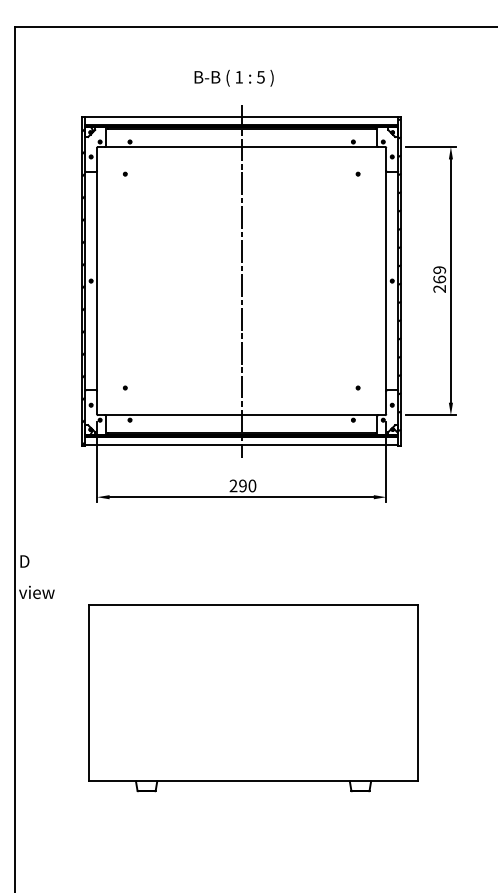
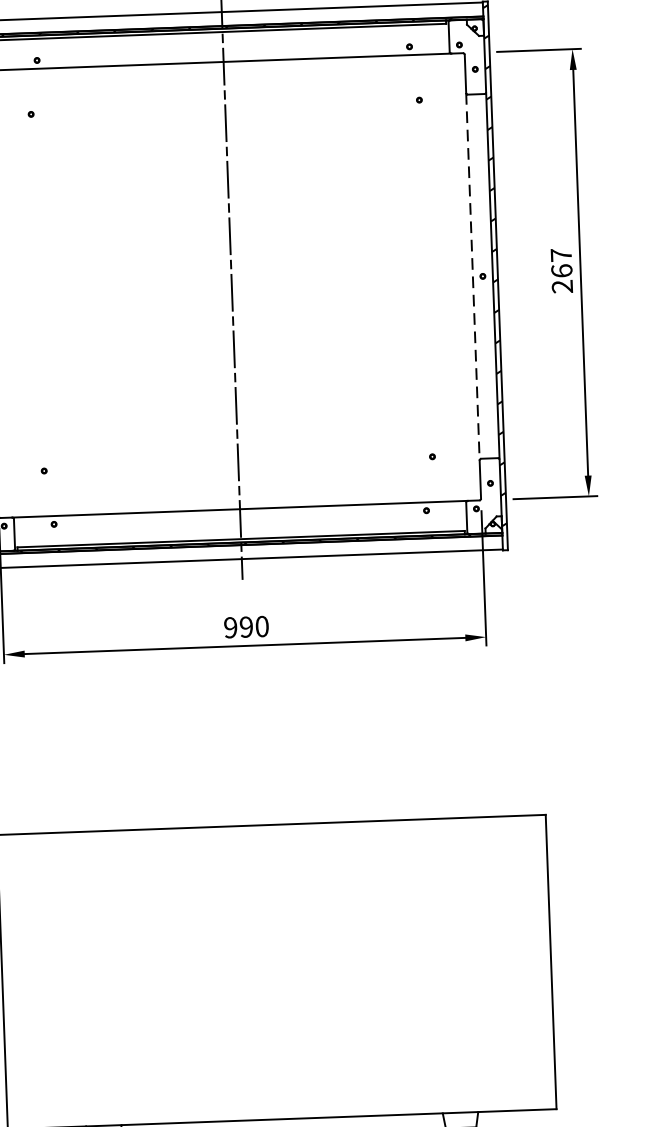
text: (439, 270) -> (561, 255), 269 -> 267
line: (386, 281) -> (473, 277), solid -> dashed
text: (233, 486) -> (230, 628), 290 -> 990

